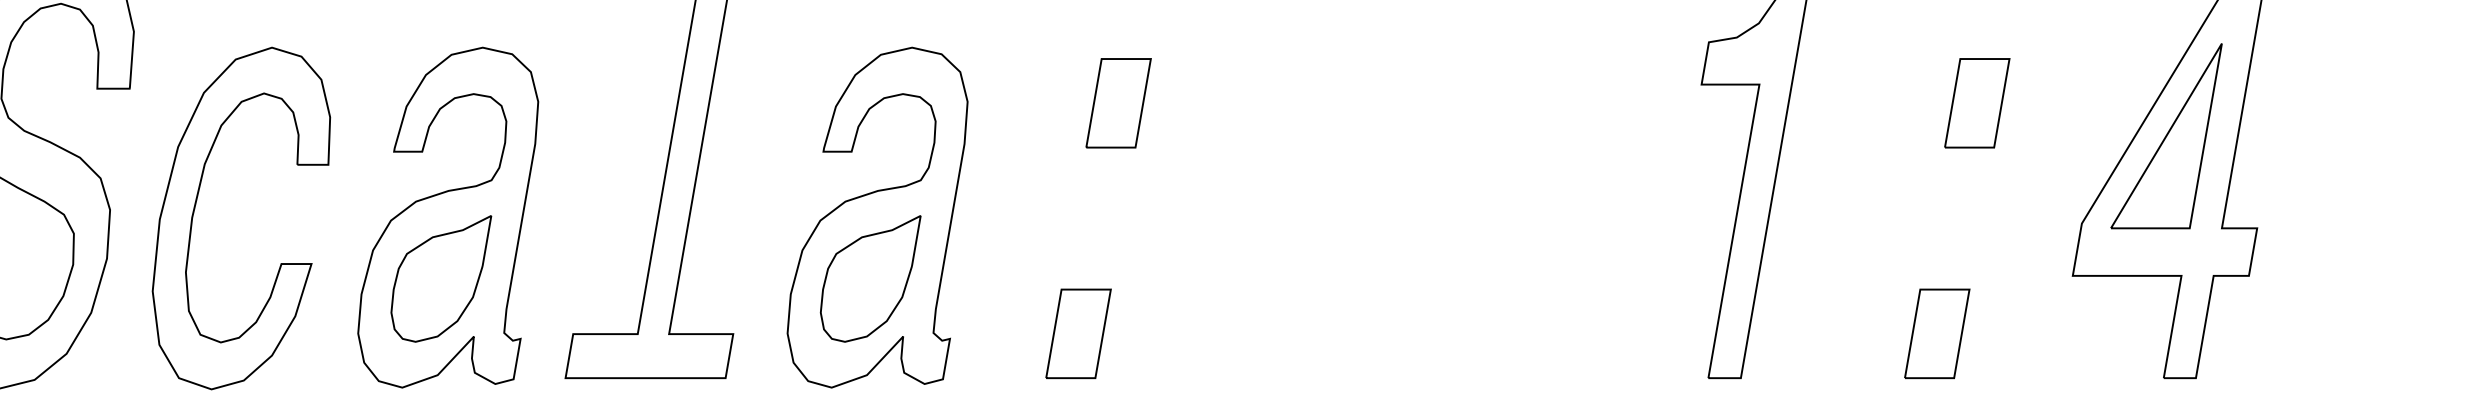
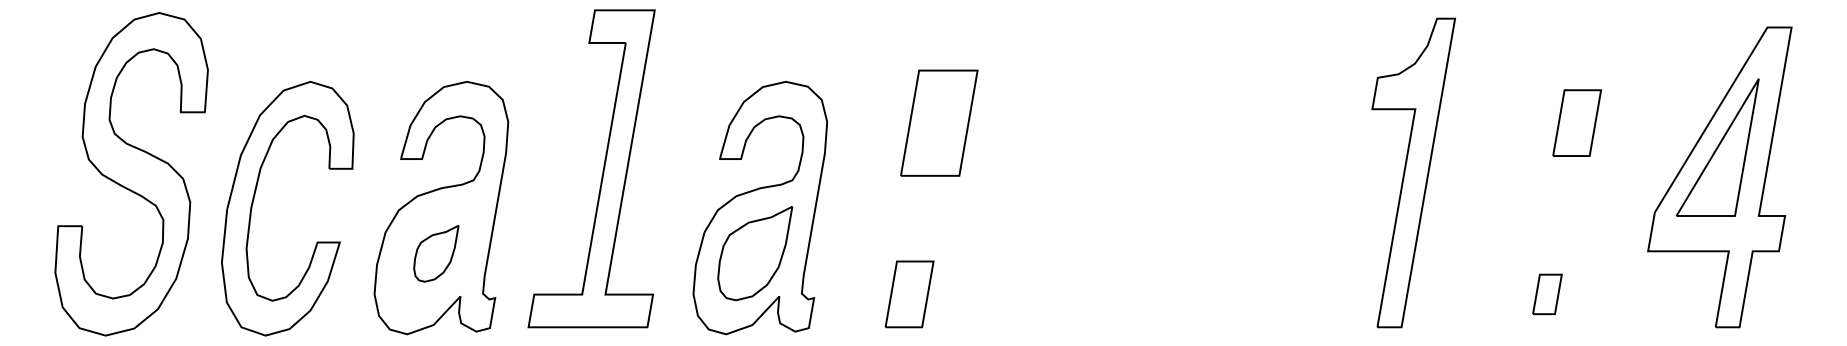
part: (1118, 102) -> (939, 122), size x1.6
part: (441, 278) -> (436, 253), size x0.6
part: (1937, 334) -> (1547, 294), size x0.6

